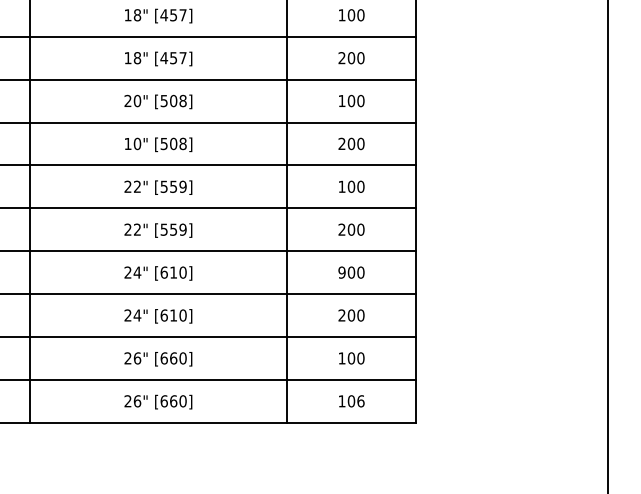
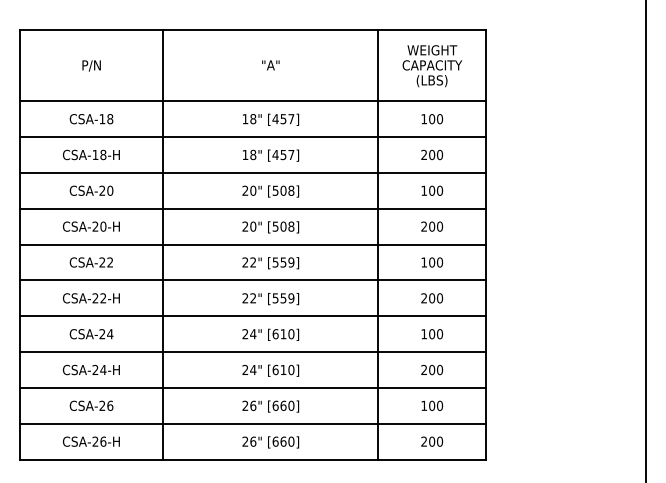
text: (126, 143) -> (244, 226), 10" -> 20"
text: (342, 273) -> (424, 334), 900 -> 100
text: (351, 401) -> (432, 441), 106 -> 200

